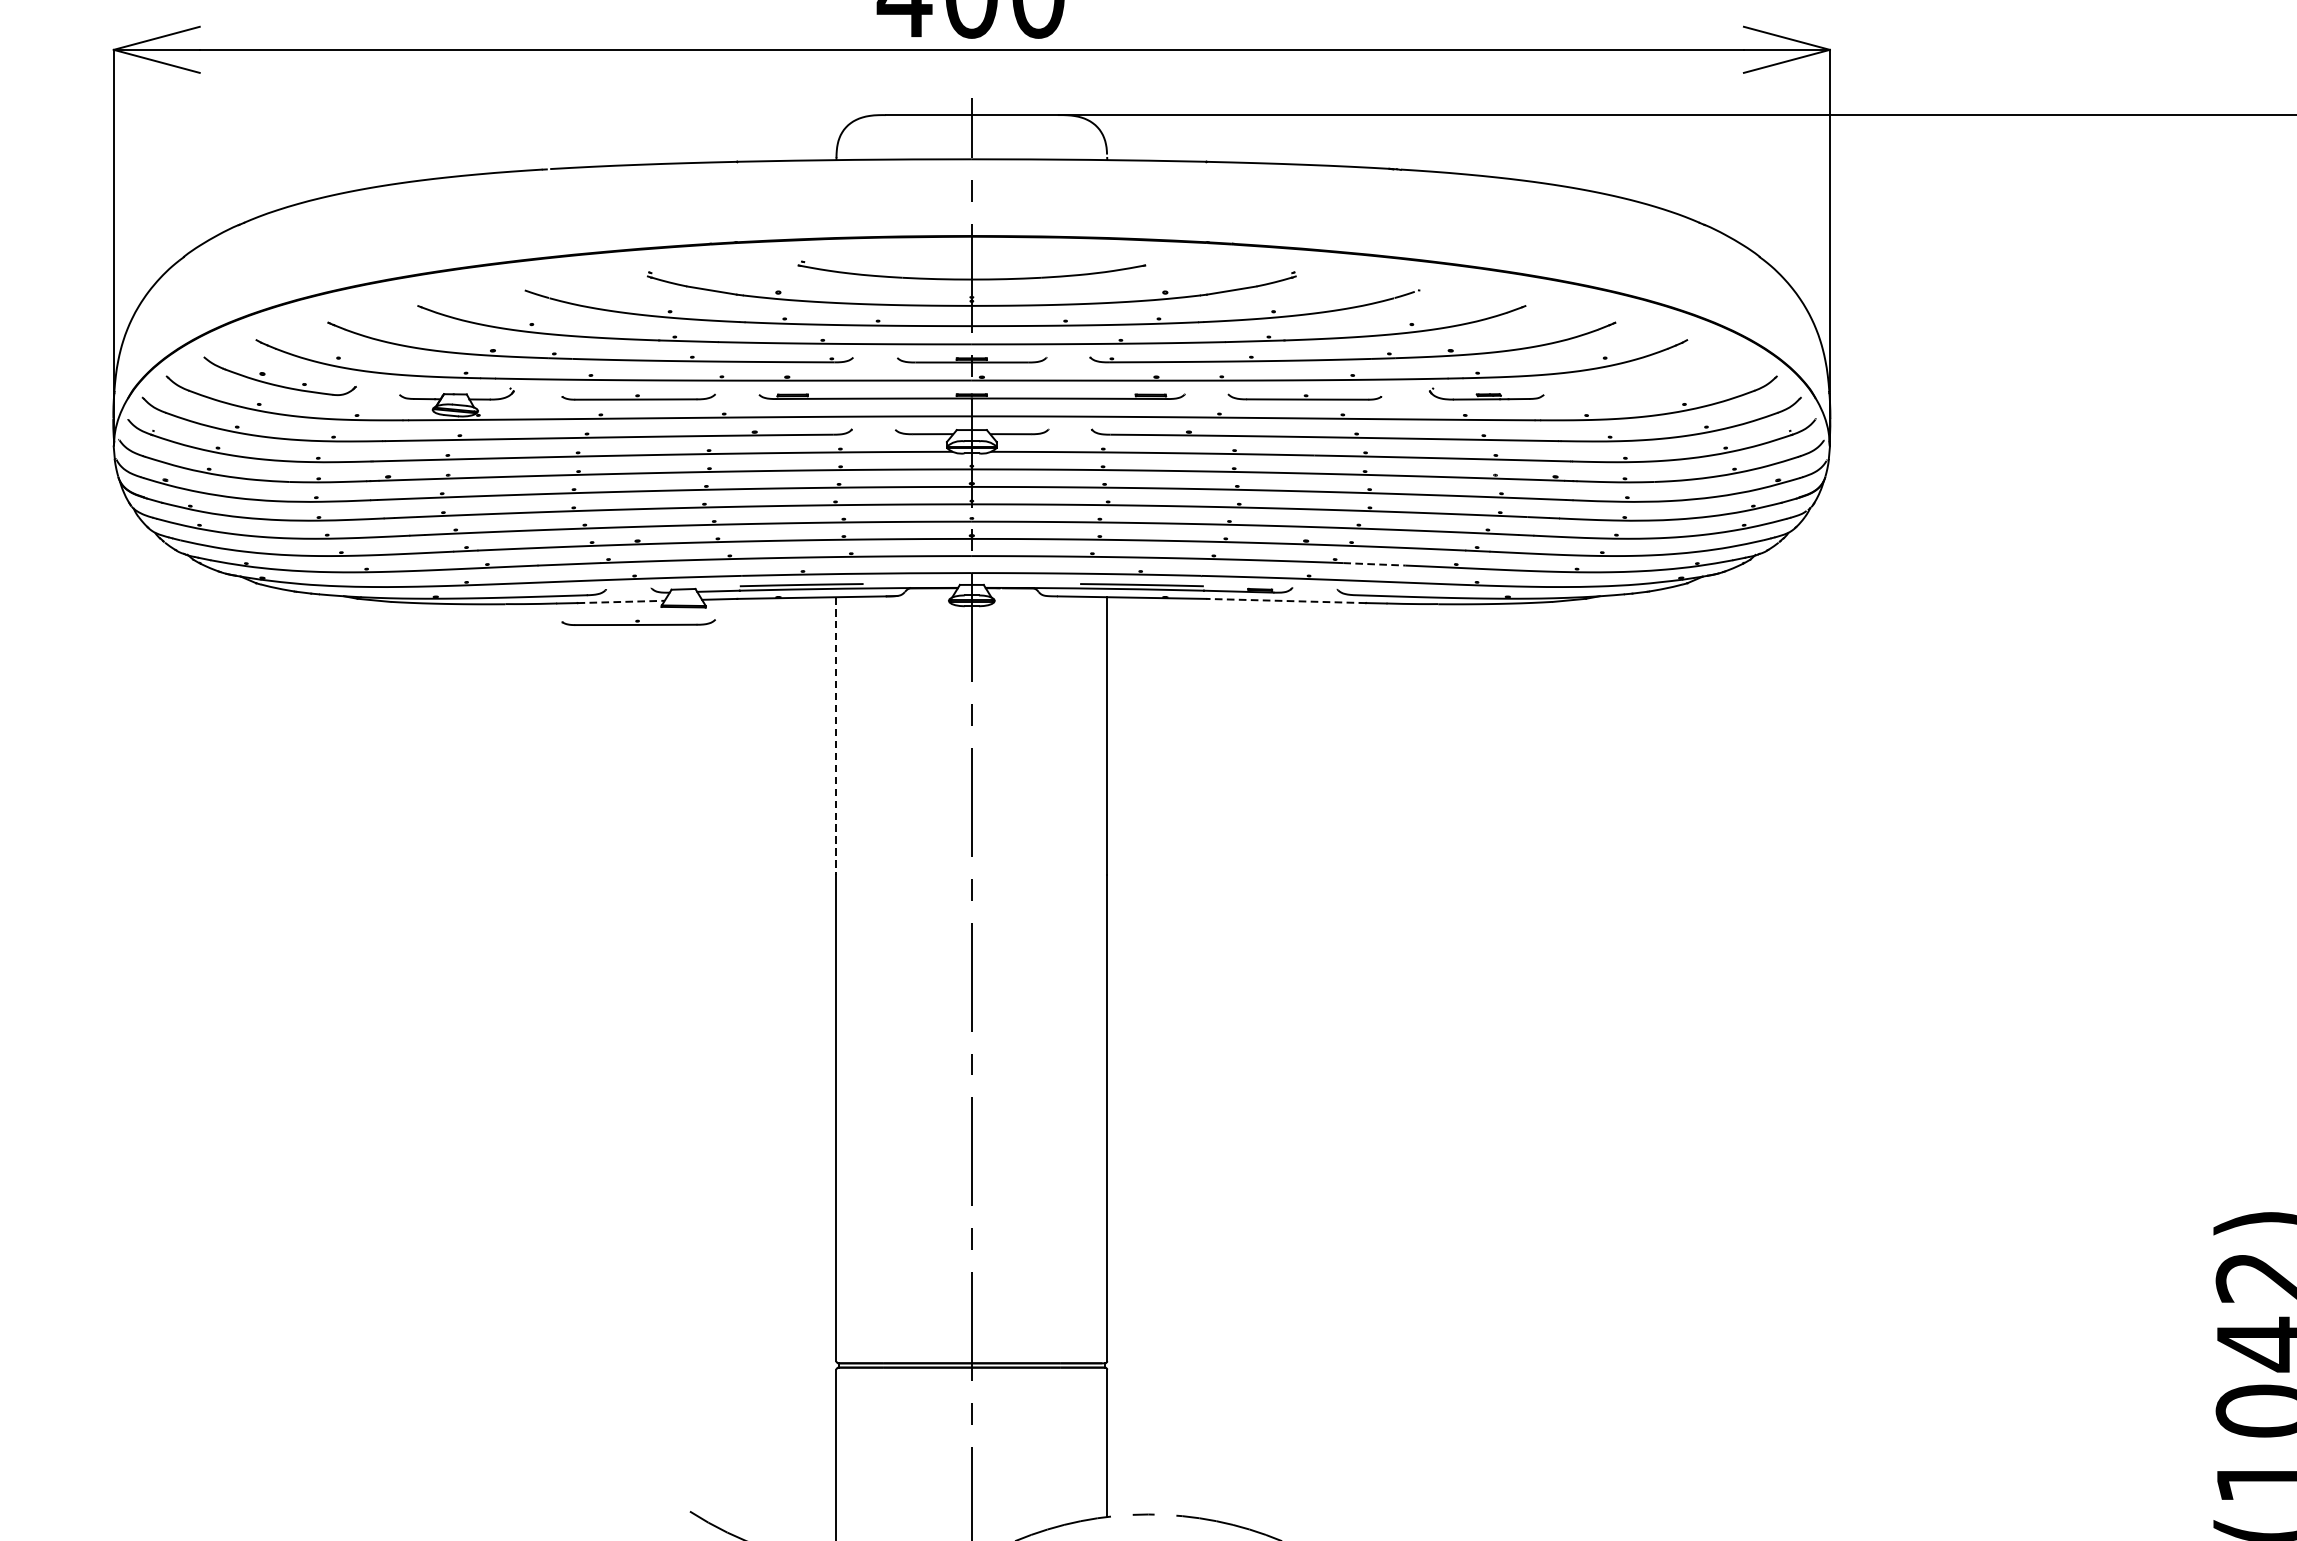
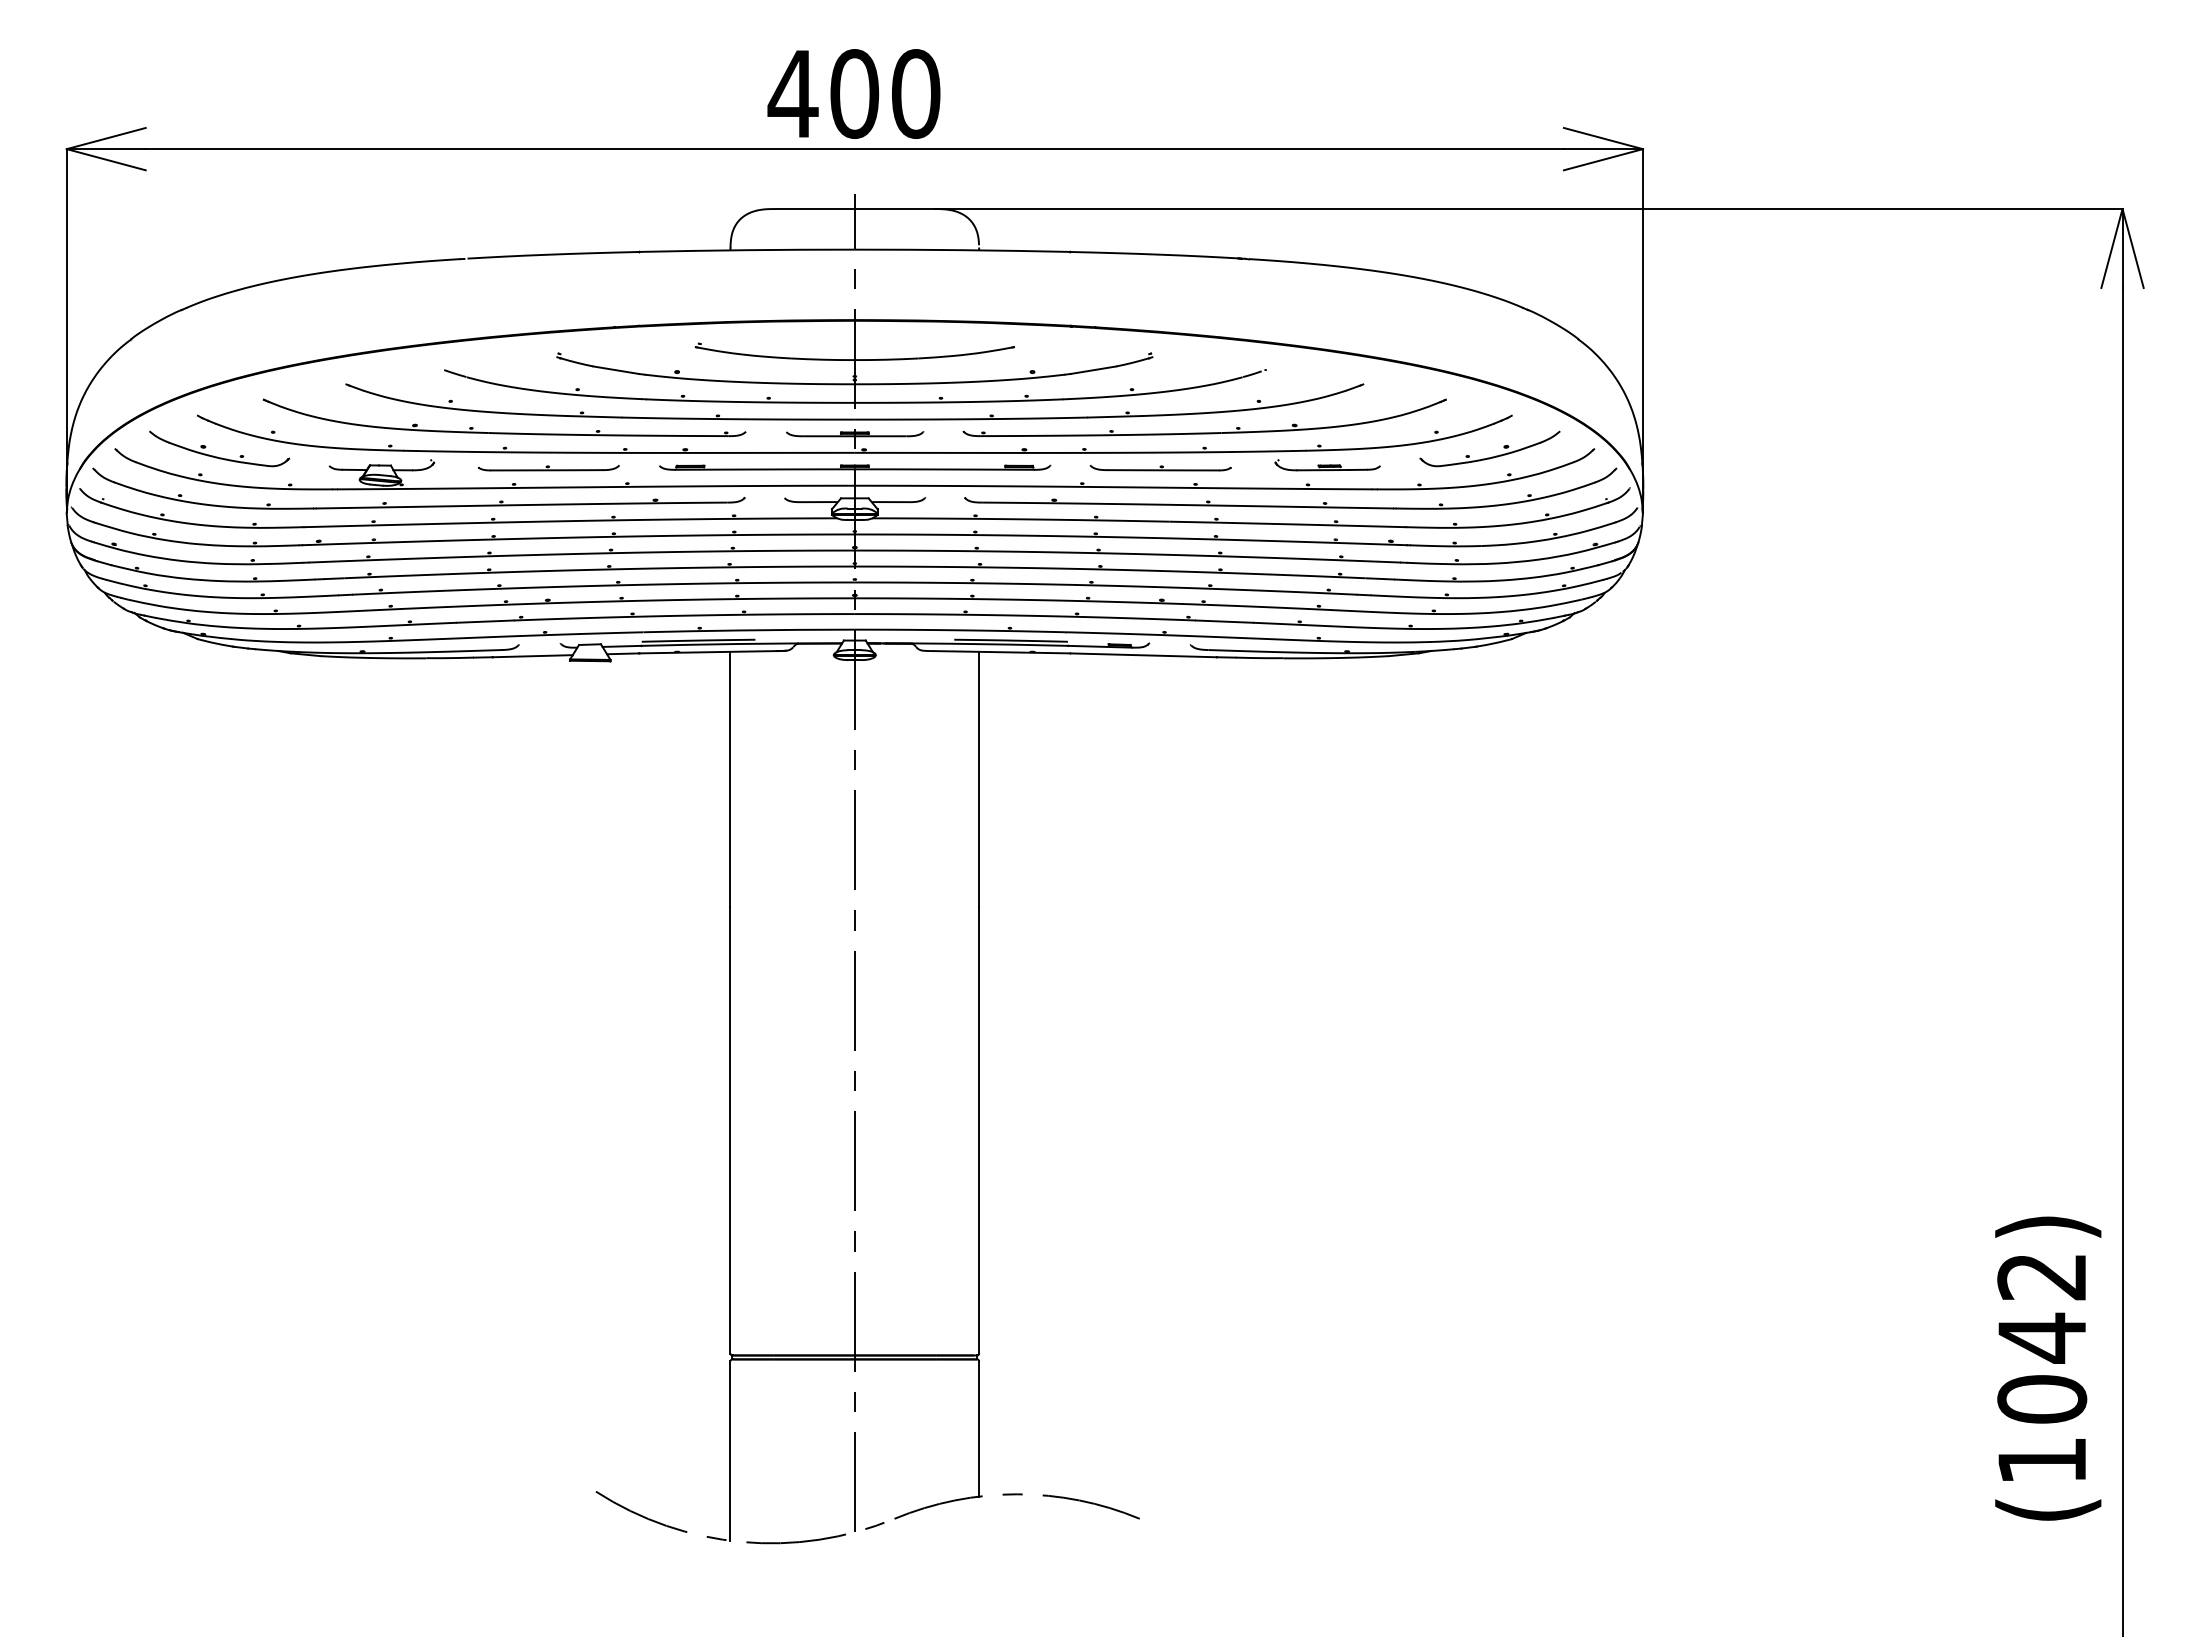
part: (1666, 384) -> (1492, 456), added
line: (1374, 564) -> (1224, 621), dashed -> solid
line: (1286, 601) -> (1143, 655), dashed -> solid
line: (621, 602) -> (533, 656), dashed -> solid
part: (638, 622) -> (548, 675), removed
line: (836, 736) -> (730, 779), dashed -> solid

